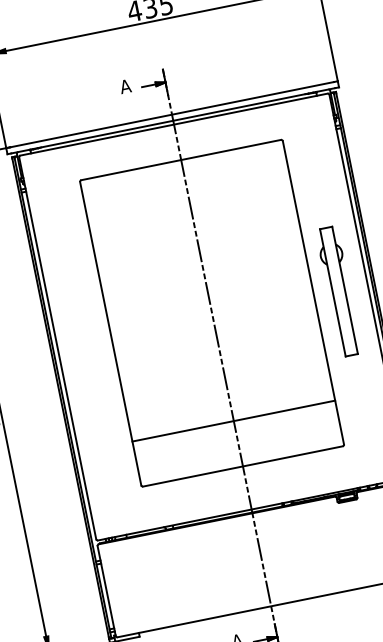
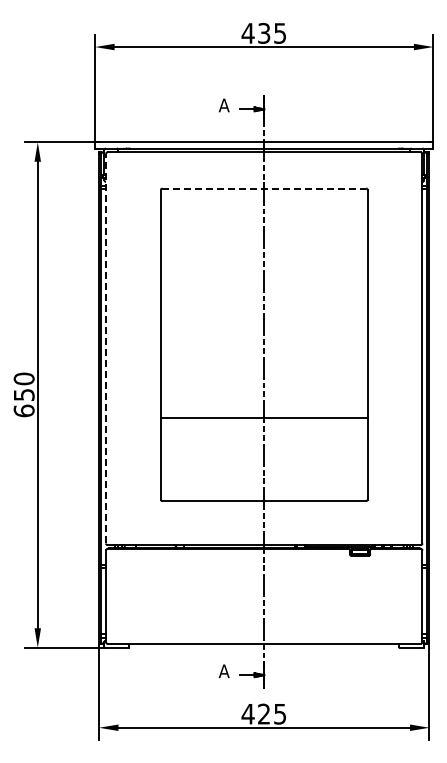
line: (181, 159) -> (264, 188), solid -> dashed
part: (338, 291) -> (392, 348), removed
line: (58, 348) -> (106, 348), solid -> dashed
line: (233, 420) -> (263, 417), moved

